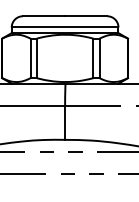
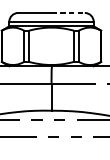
line: (86, 16) -> (68, 13), solid -> dashed

